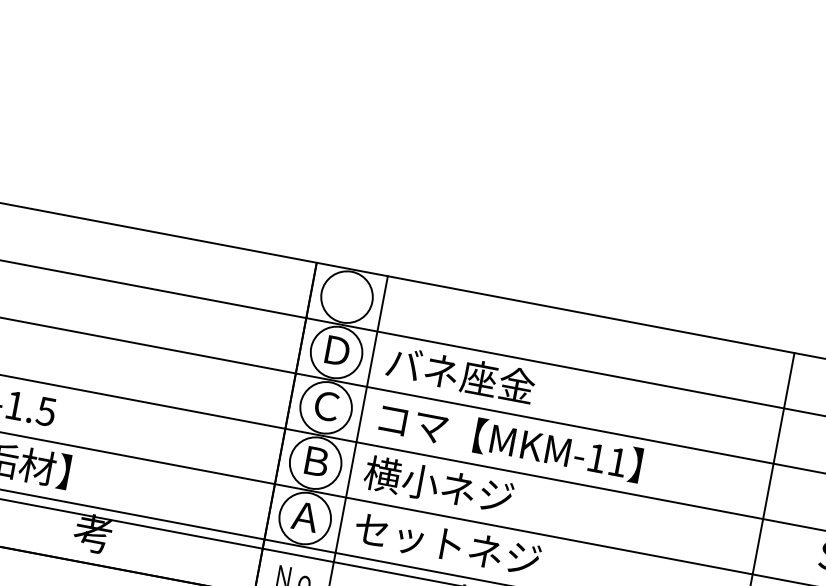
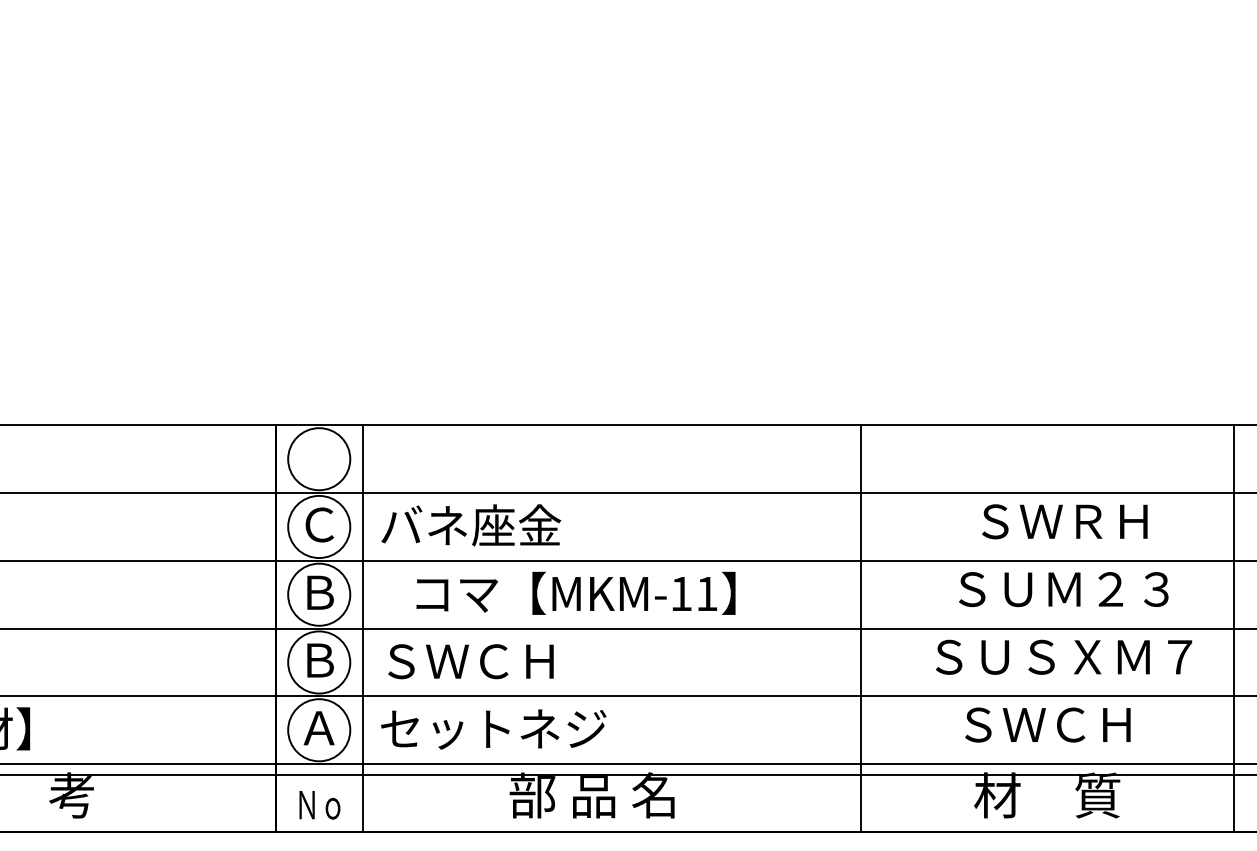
text: (337, 350) -> (319, 524), Ｄ -> Ｃ
text: (326, 406) -> (319, 592), Ｃ -> Ｂ
text: (510, 440) -> (575, 592), moved
text: (438, 484) -> (469, 660), 横小ネジ -> ＳＷＣＨ

